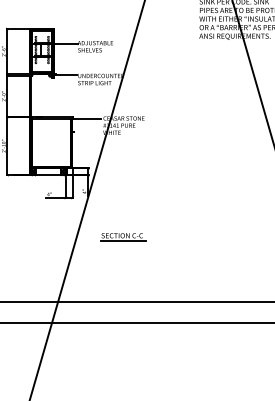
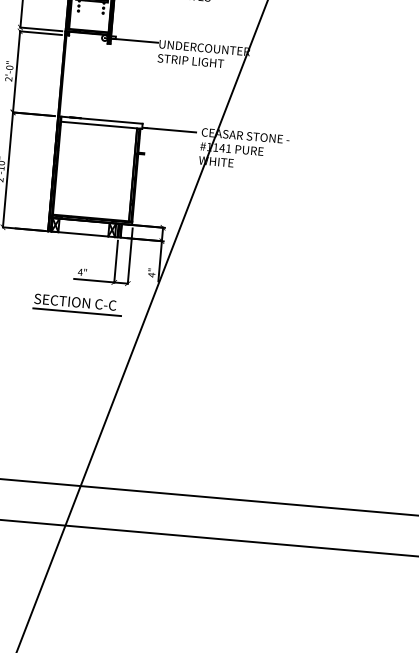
part: (123, 237) -> (77, 305), moved

